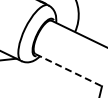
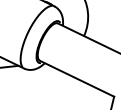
line: (68, 70) -> (76, 79), dashed -> solid

